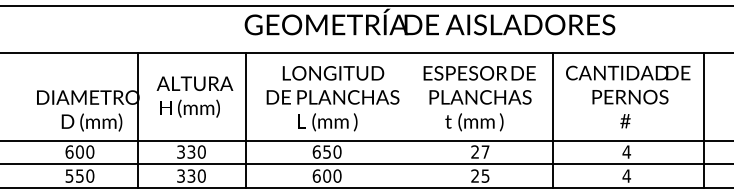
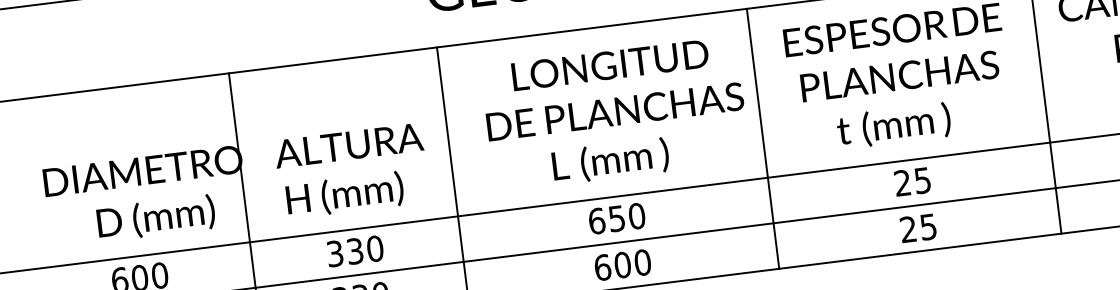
text: (194, 96) -> (351, 170), moved
line: (406, 120) -> (762, 138), added
text: (485, 151) -> (922, 179), 27 -> 25

